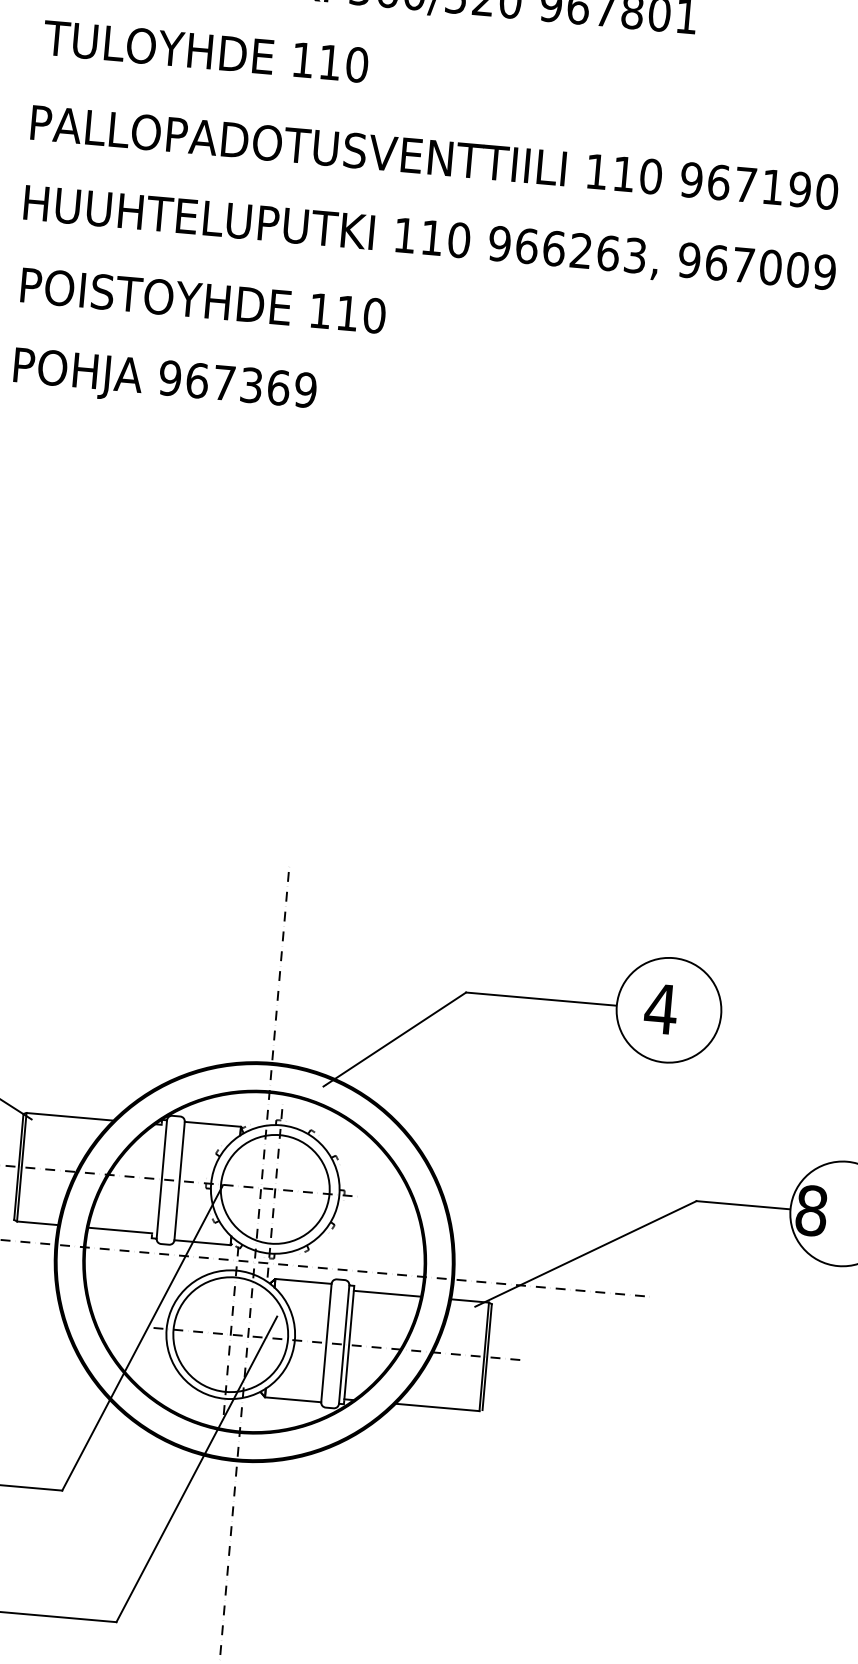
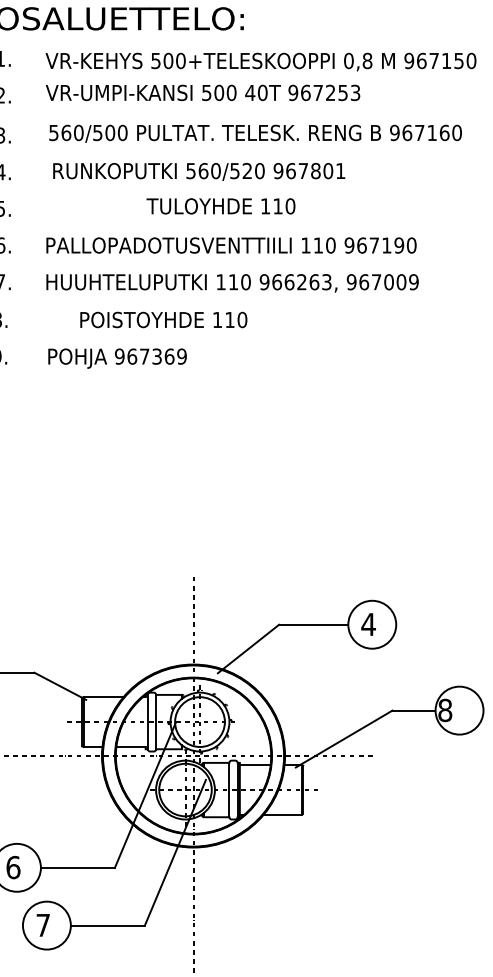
text: (204, 51) -> (220, 206), moved
text: (202, 299) -> (163, 319), moved

